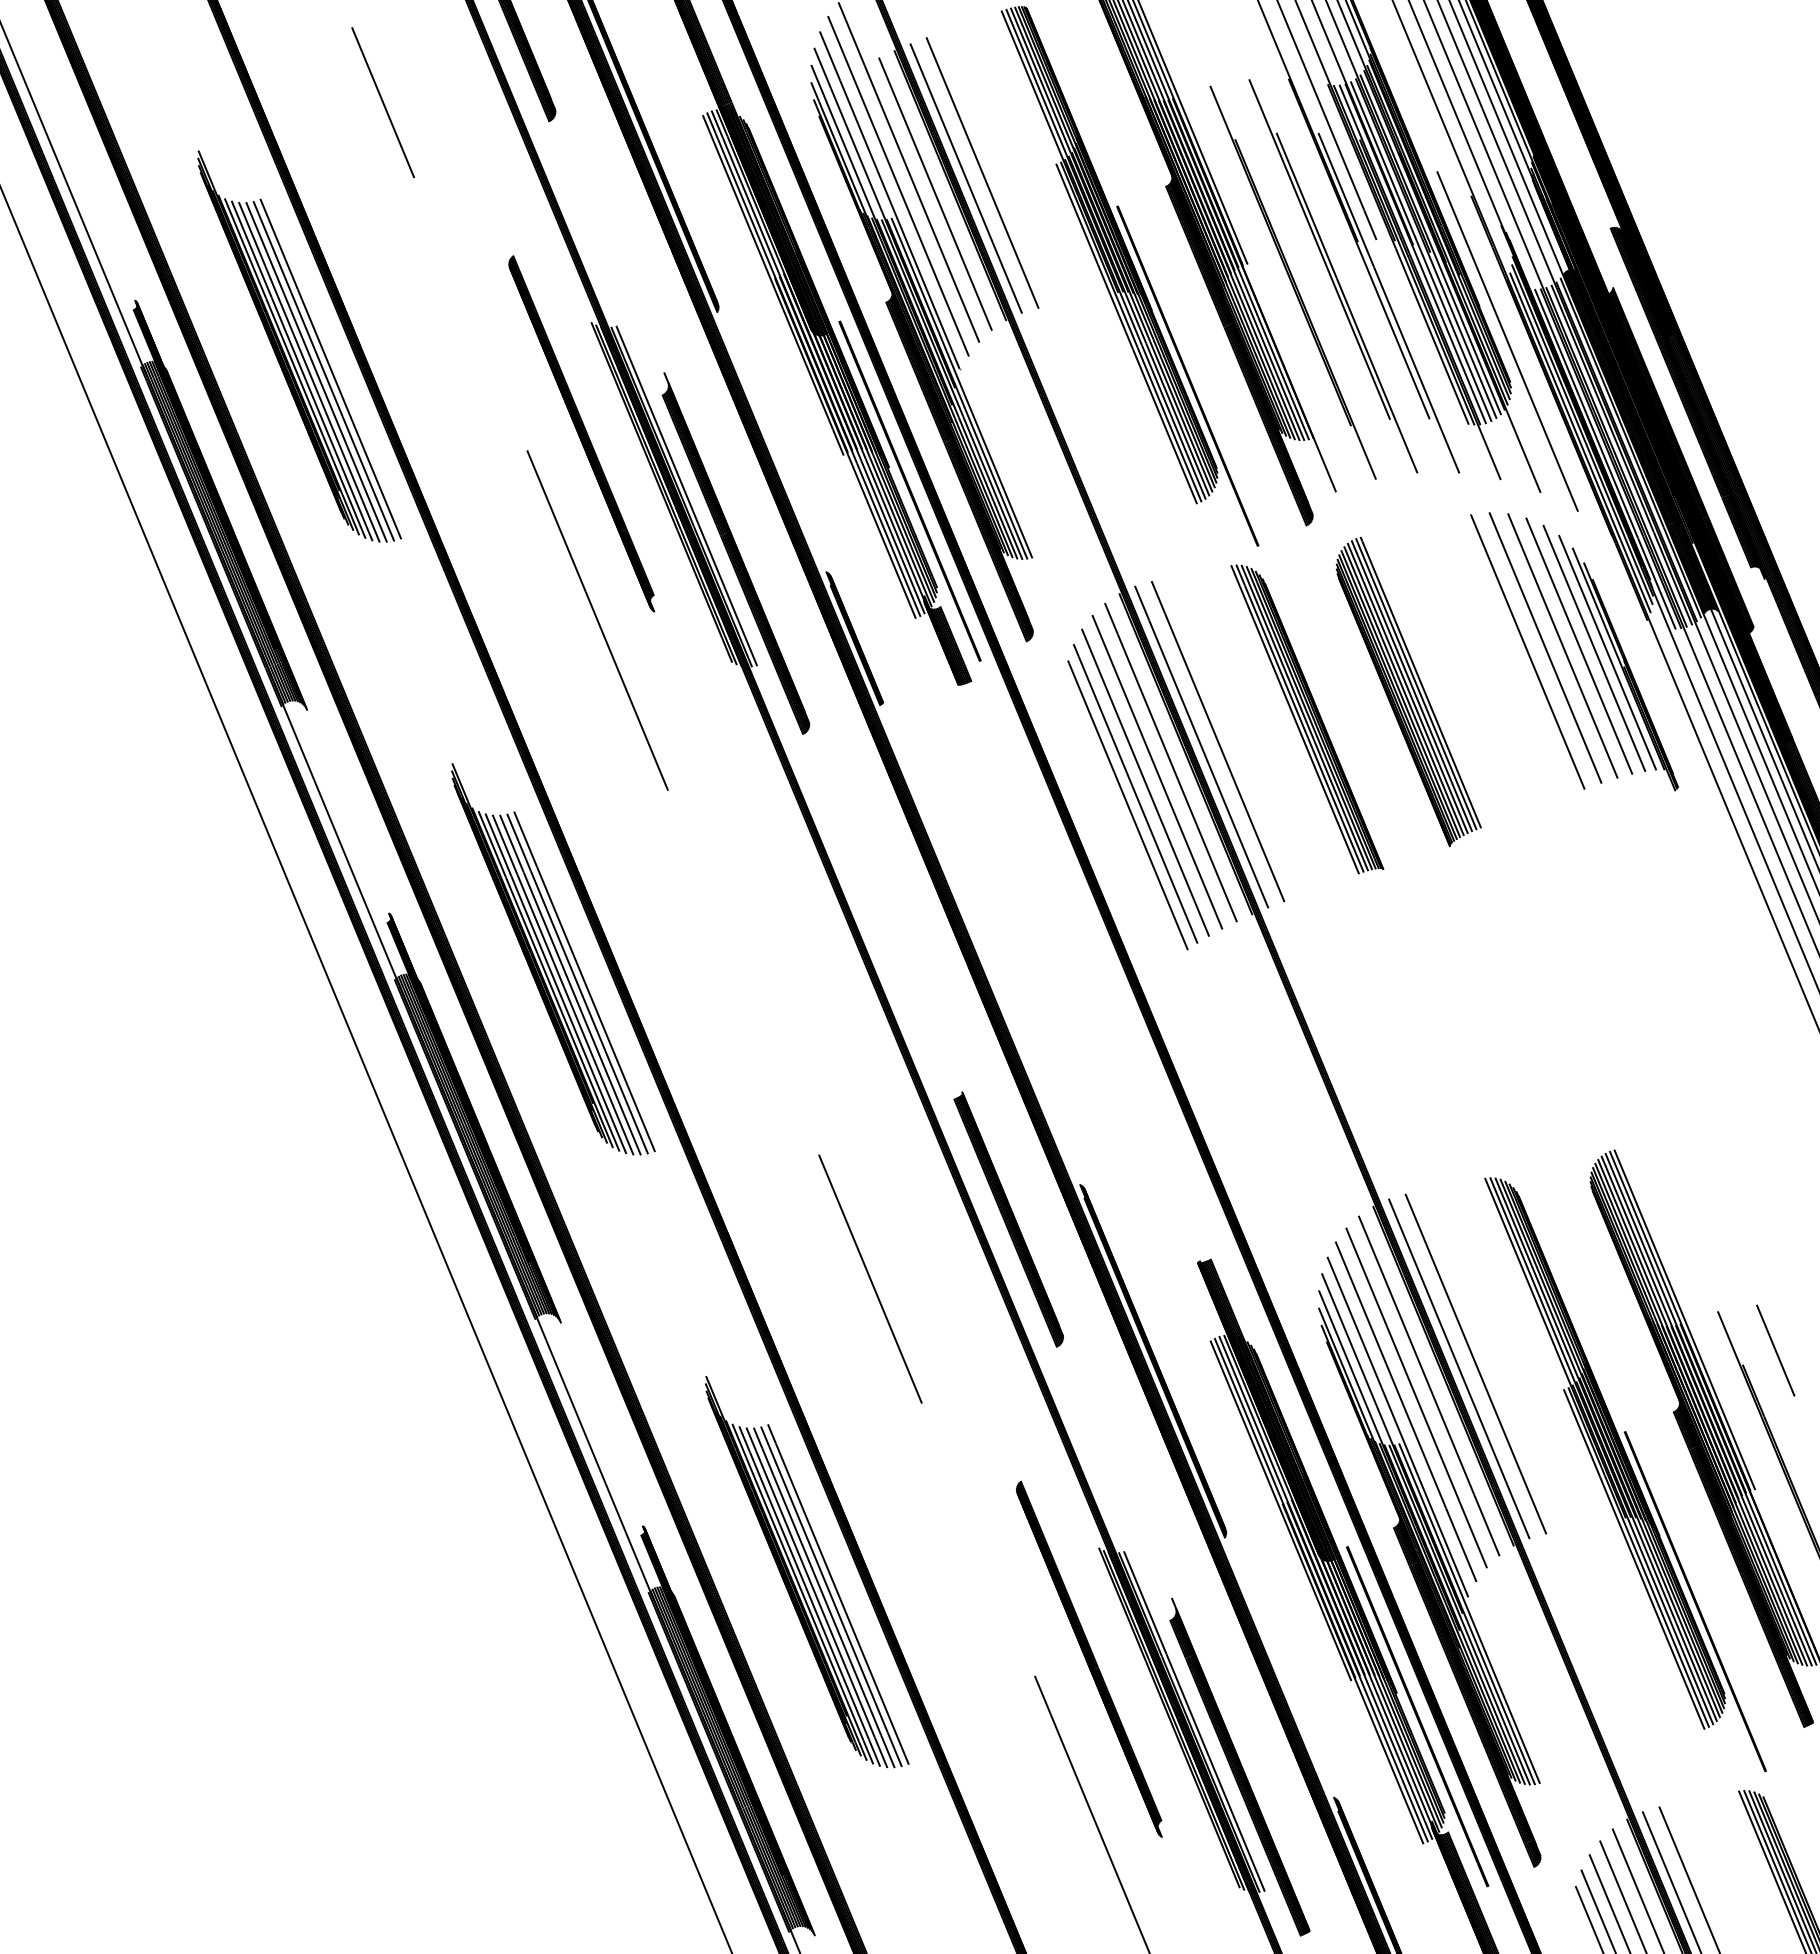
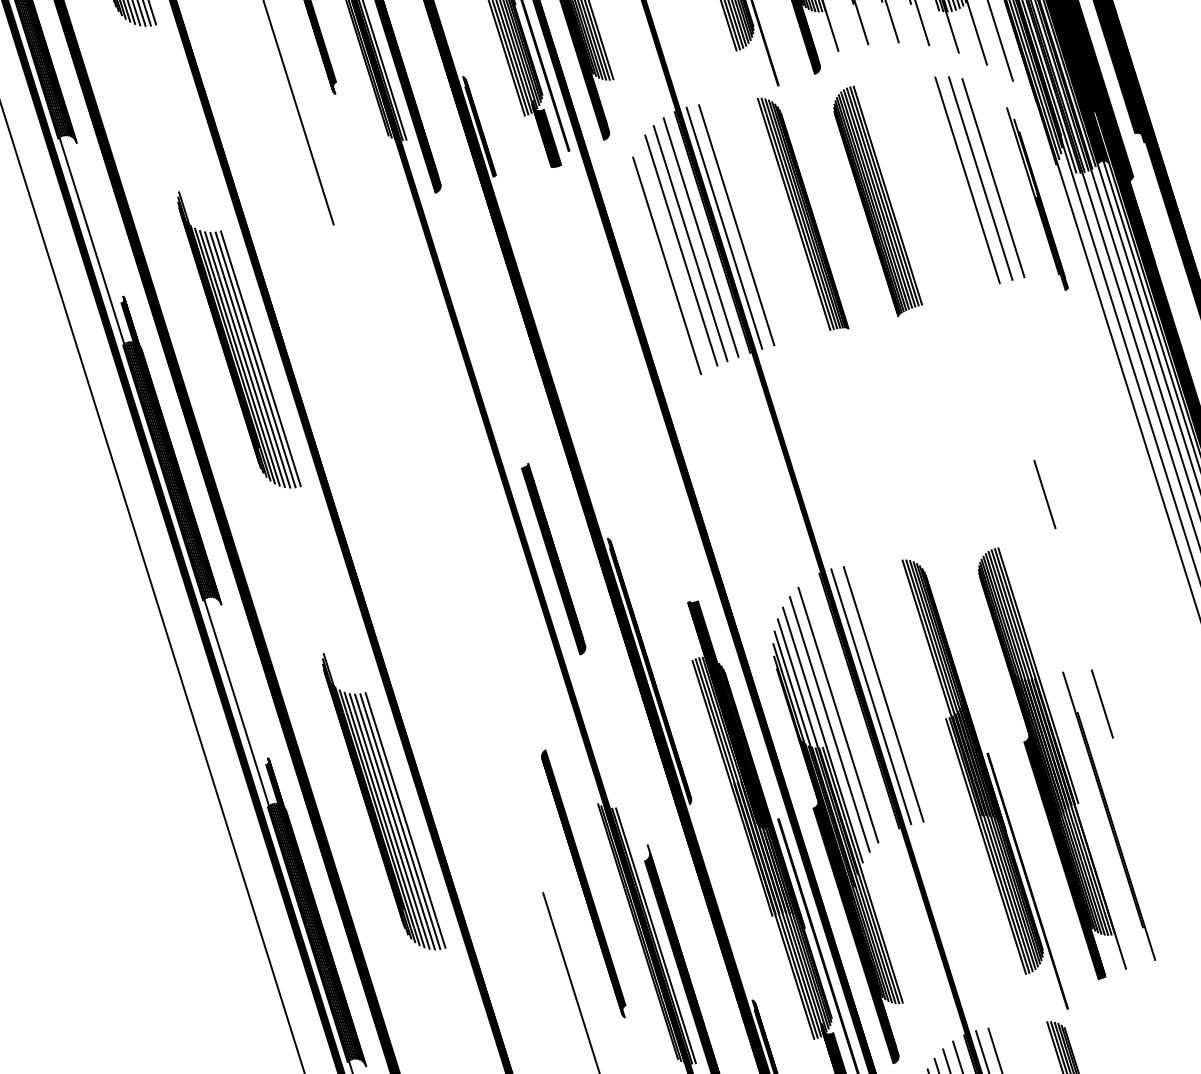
line: (1579, 645) -> (1005, 178), removed
line: (1594, 647) -> (1016, 181), removed
line: (1607, 652) -> (1025, 185), removed
line: (1135, 793) -> (673, 257), removed
line: (1671, 1071) -> (1044, 494), added
line: (870, 1278) -> (449, 592), removed
line: (1429, 1385) -> (848, 706), removed

